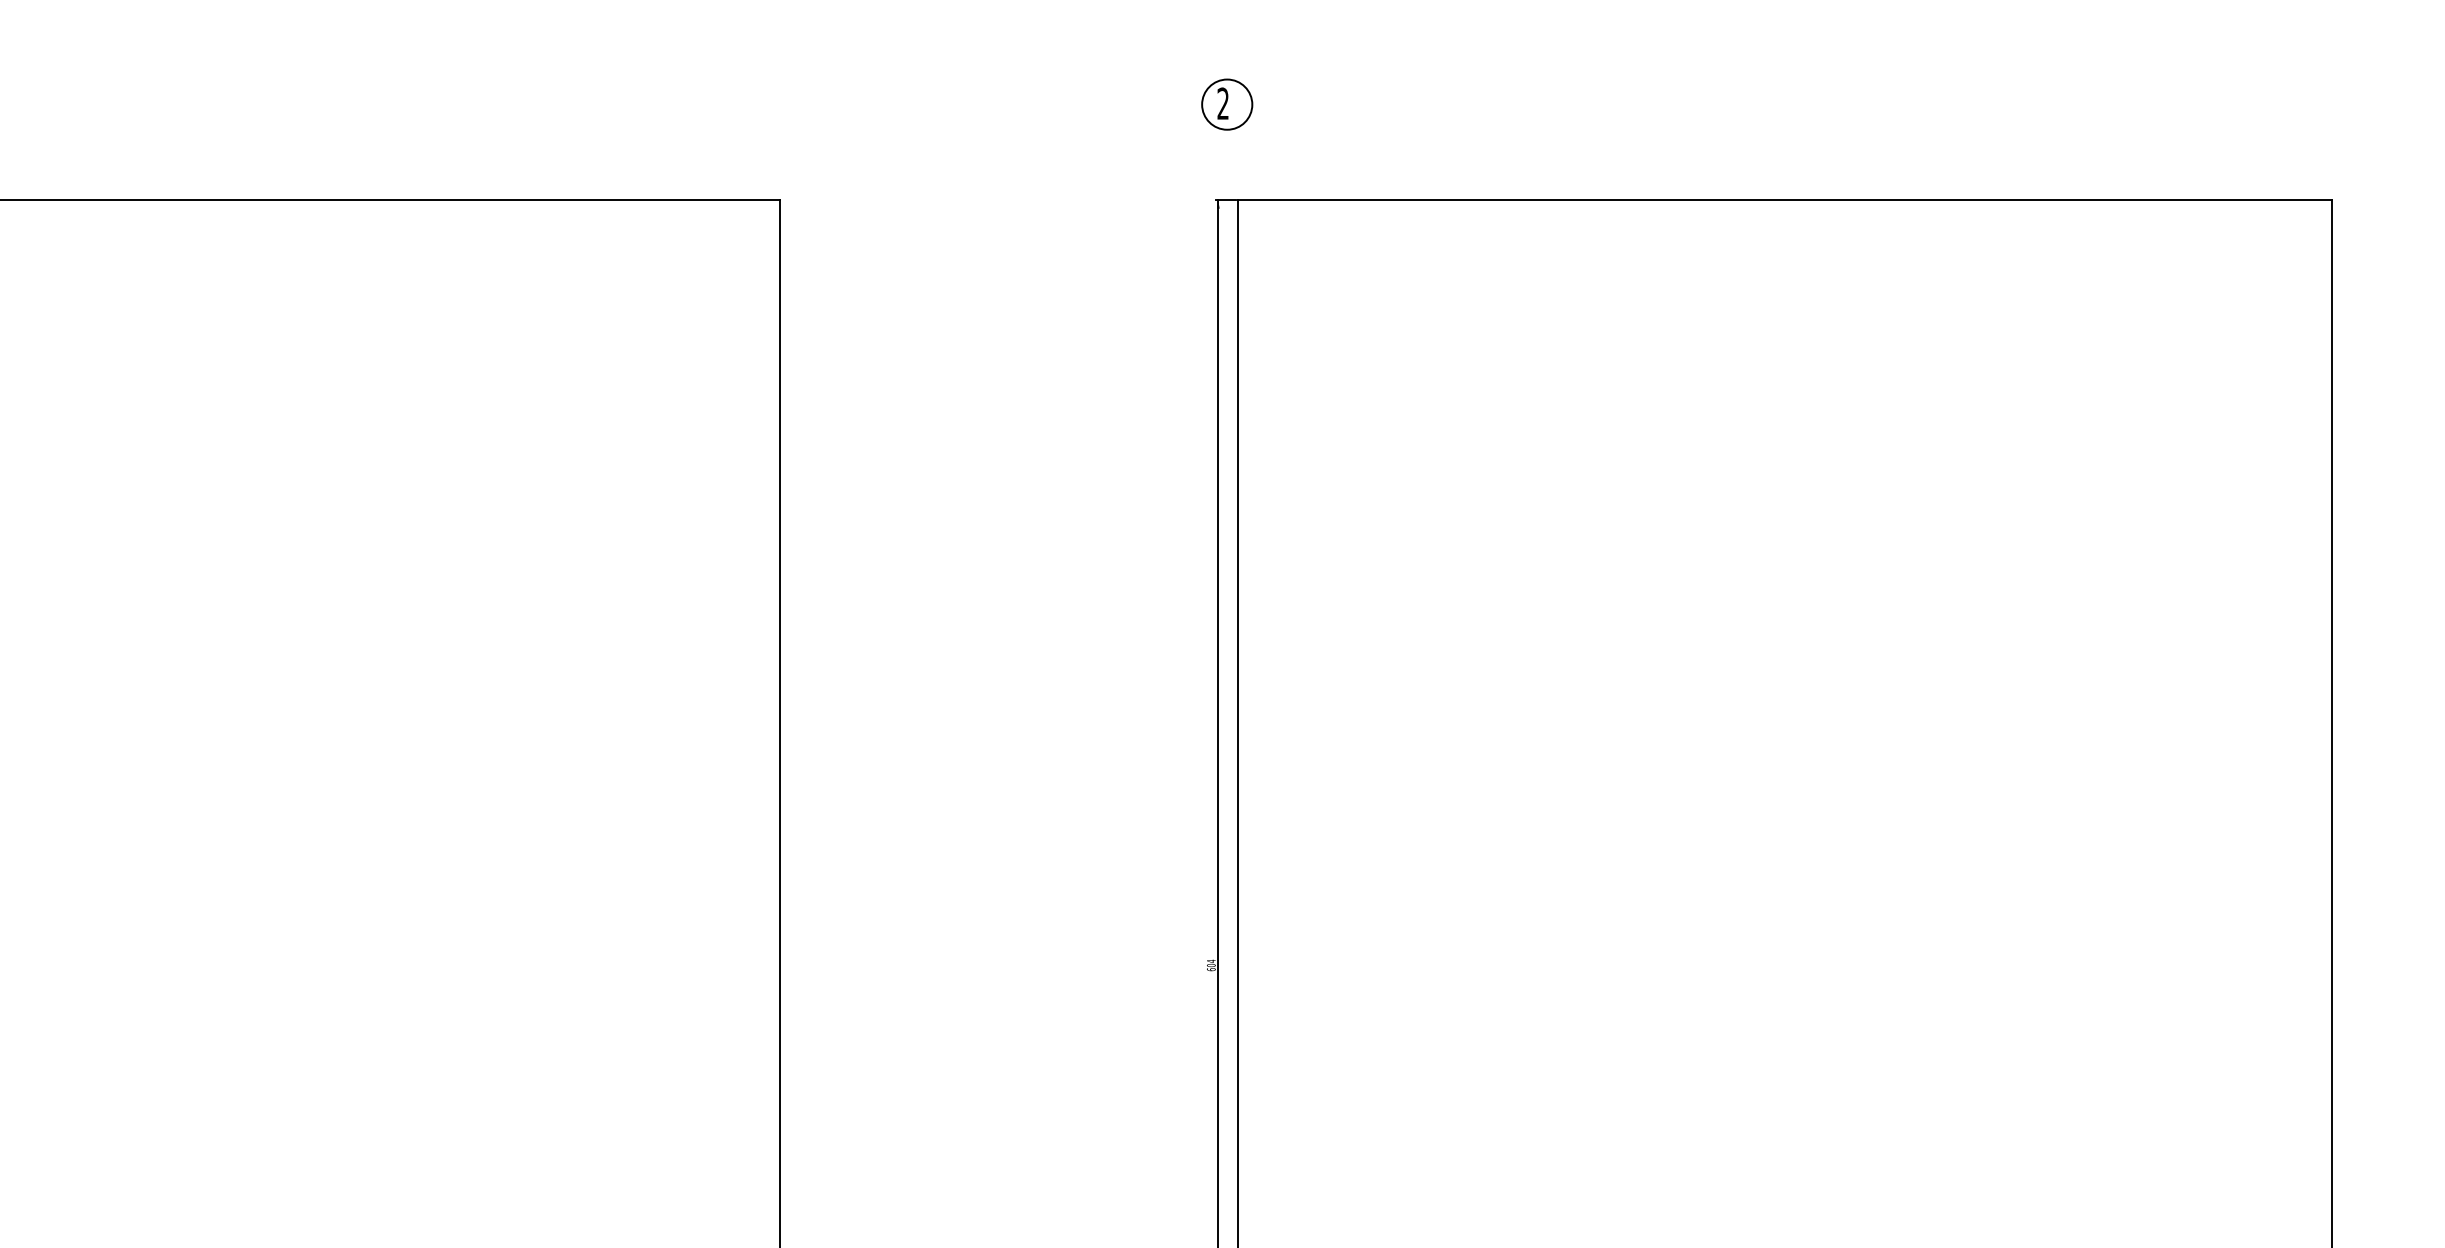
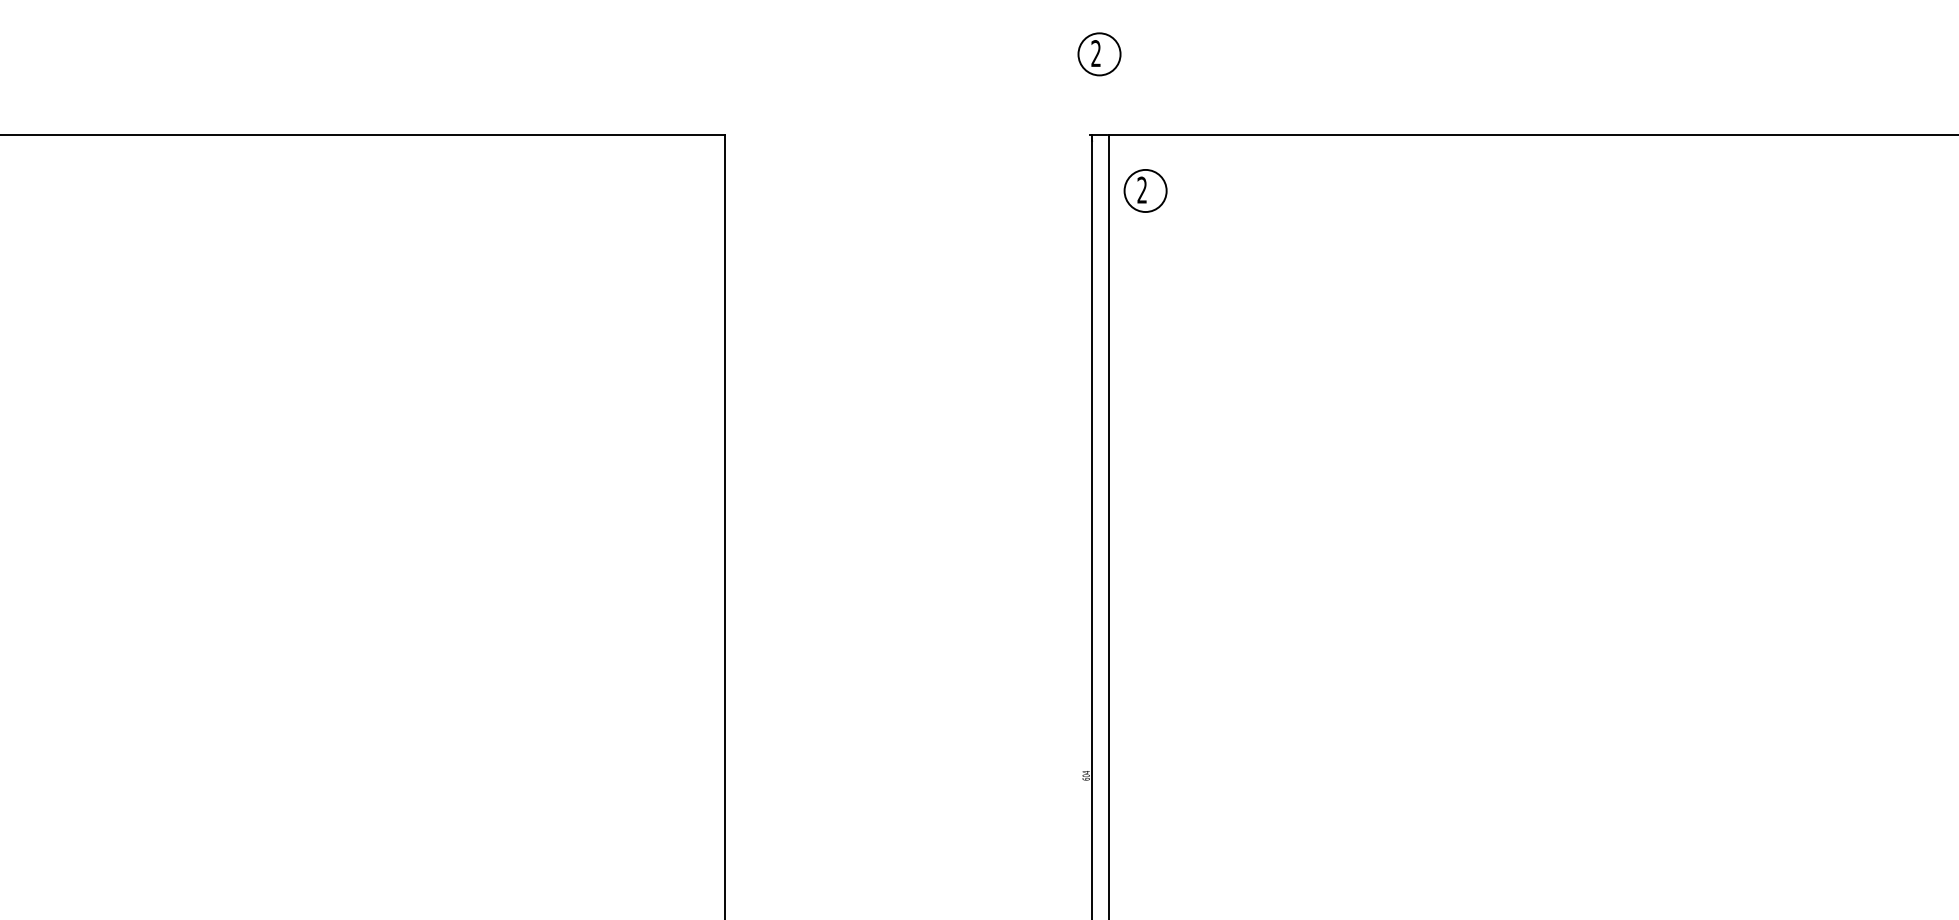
part: (1282, 267) -> (1145, 190), added

